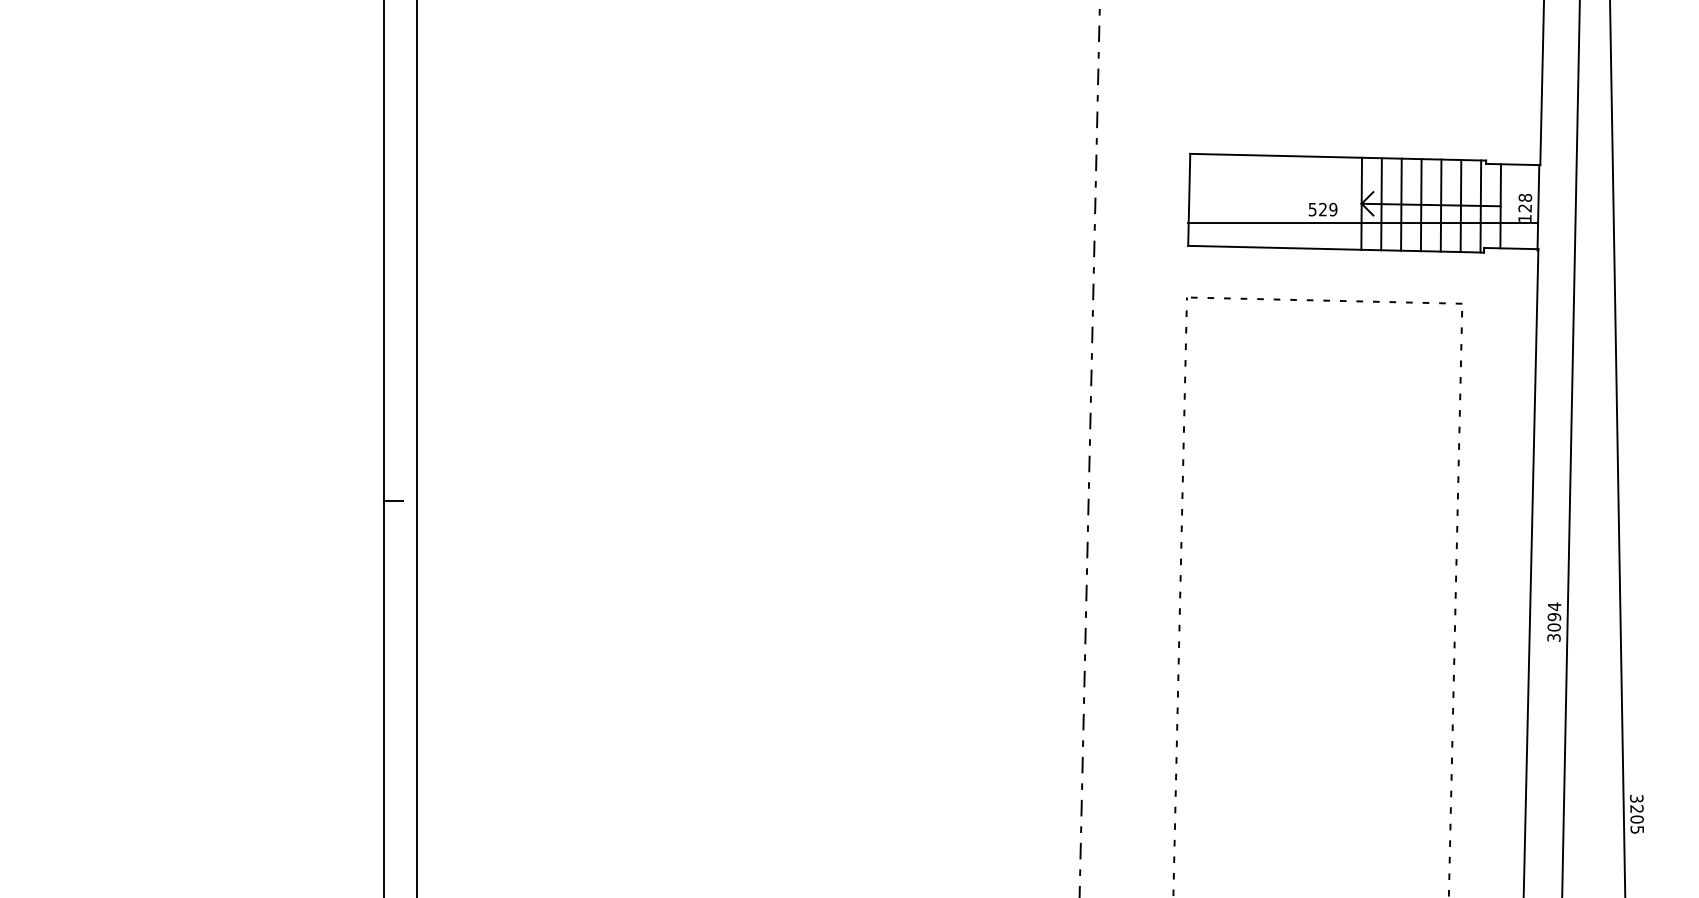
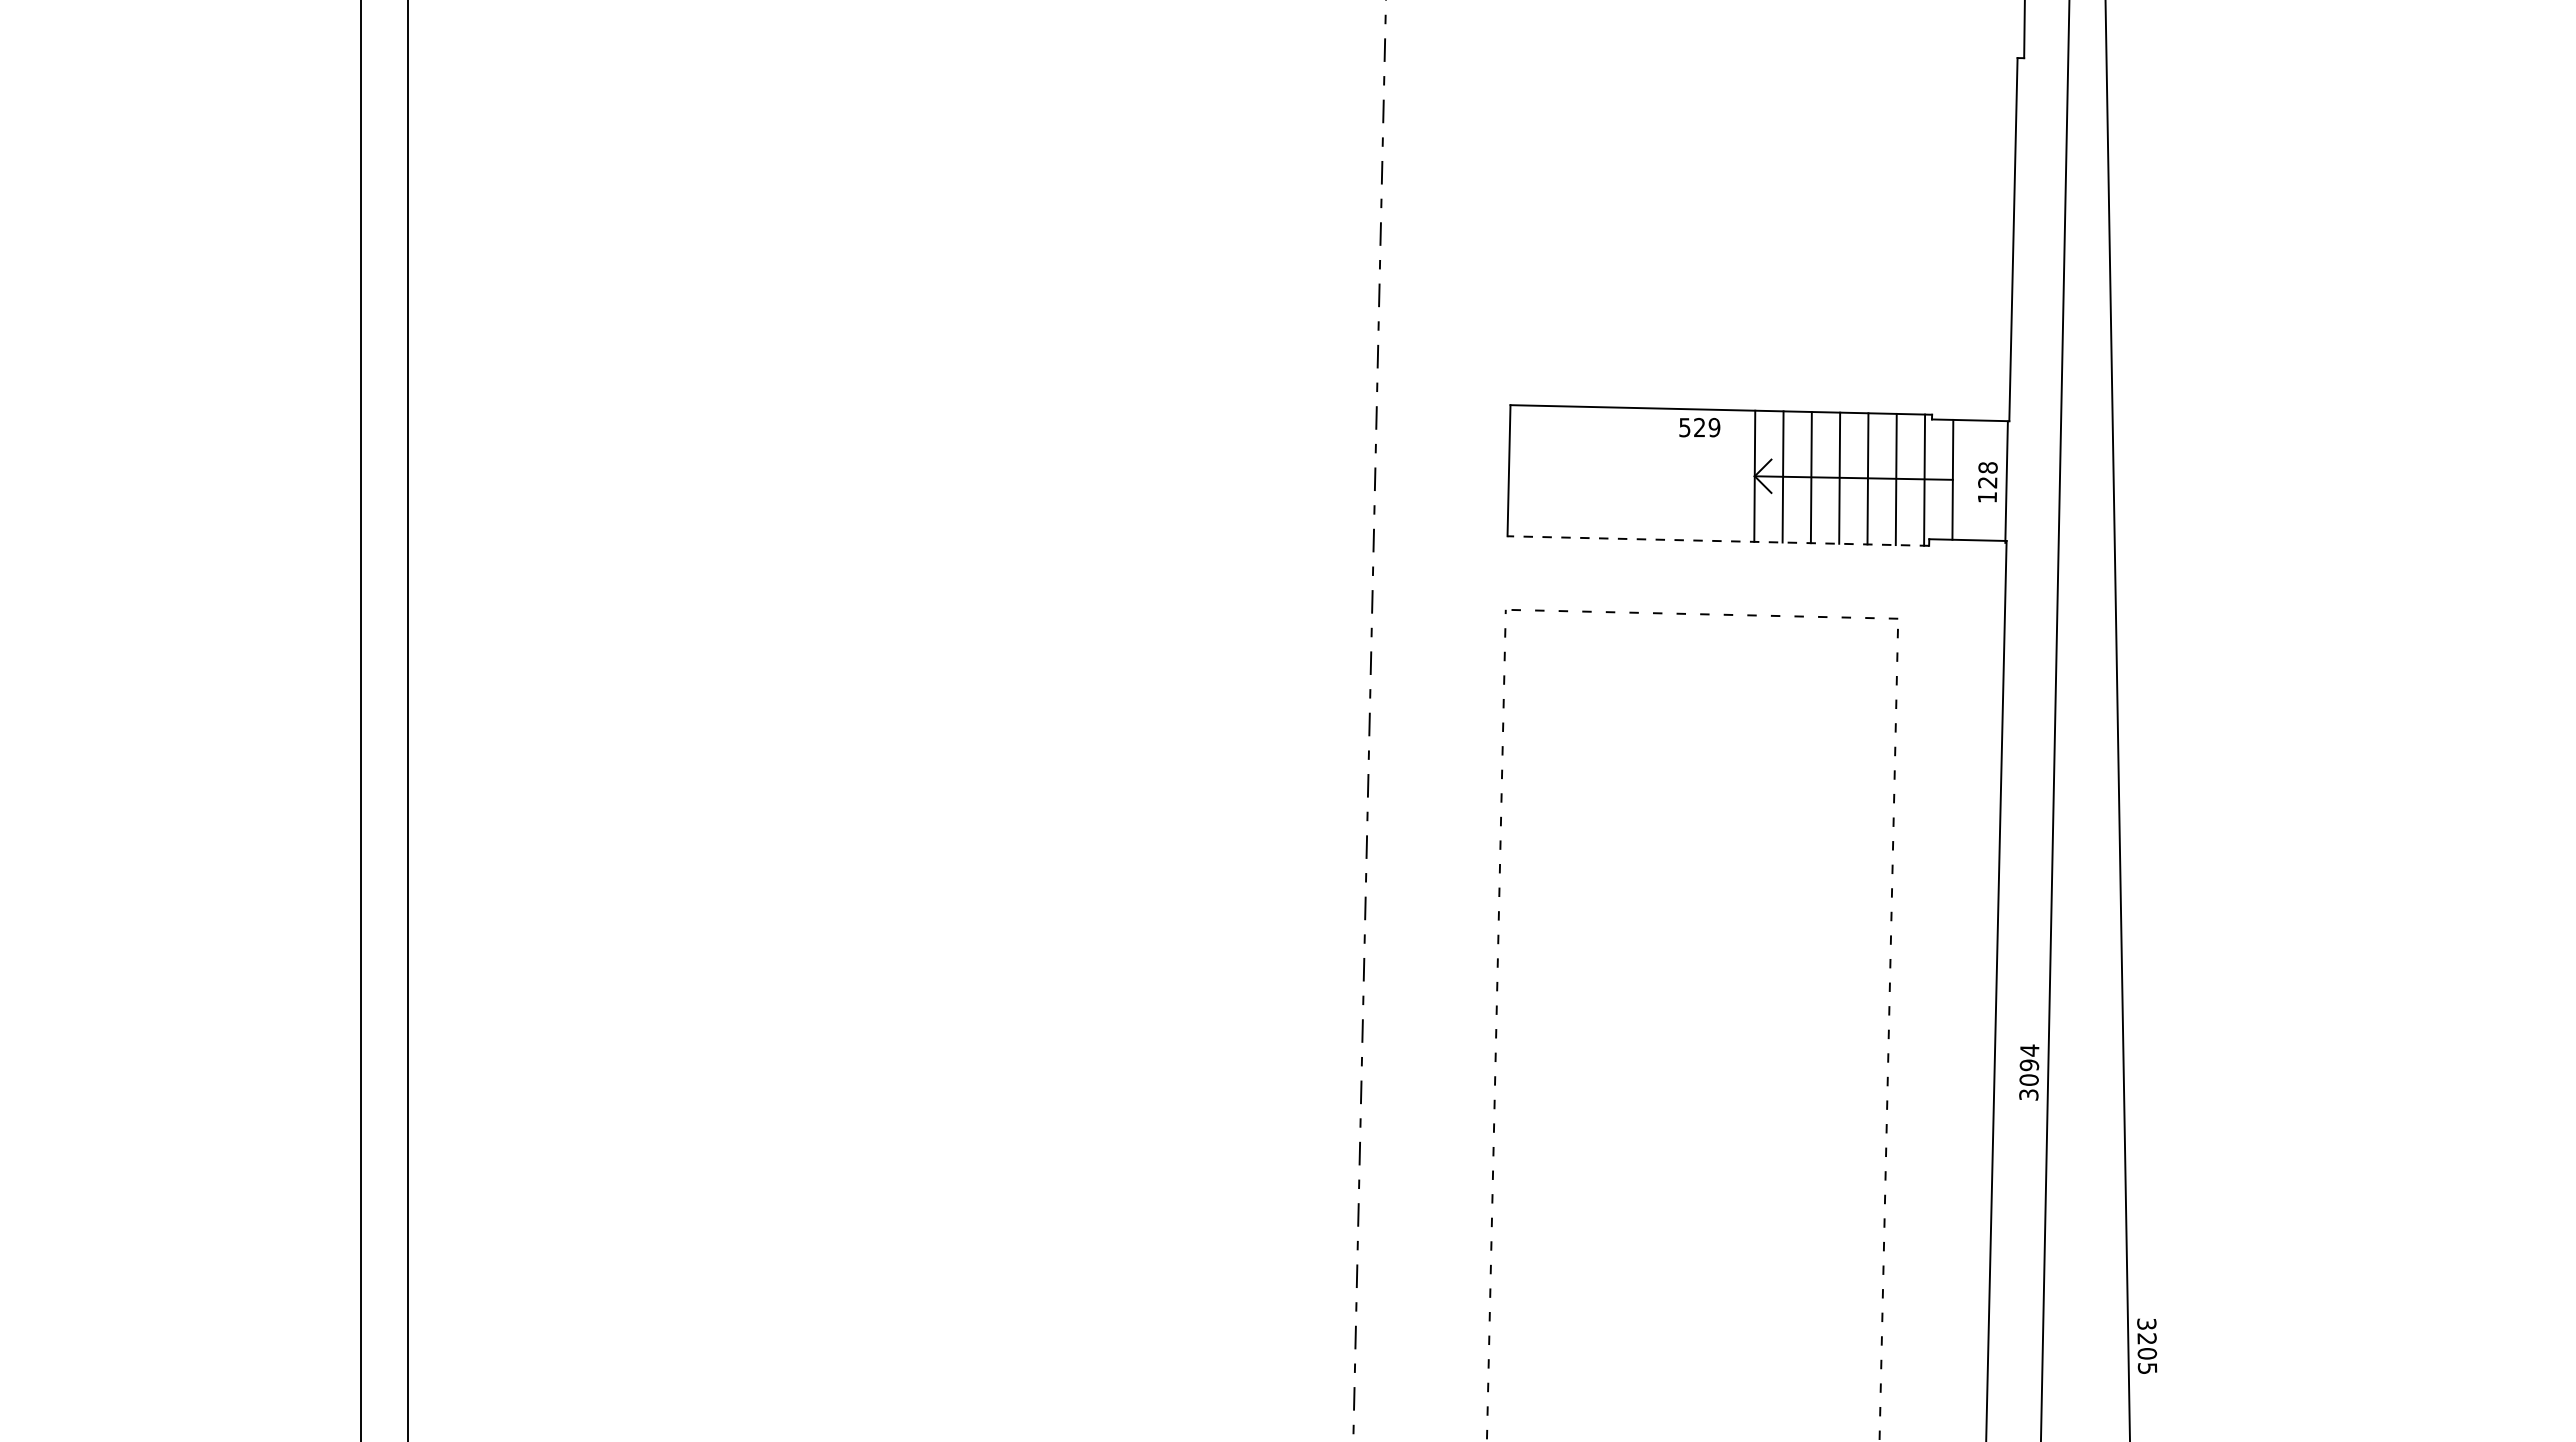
text: (1322, 209) -> (1699, 427), moved
line: (1362, 222) -> (1755, 503), removed
line: (1336, 249) -> (1718, 541), solid -> dashed
line: (393, 500) -> (374, 899), removed

